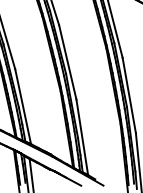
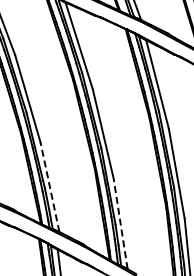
line: (22, 106) -> (49, 187), solid -> dashed
line: (82, 136) -> (120, 223), solid -> dashed

